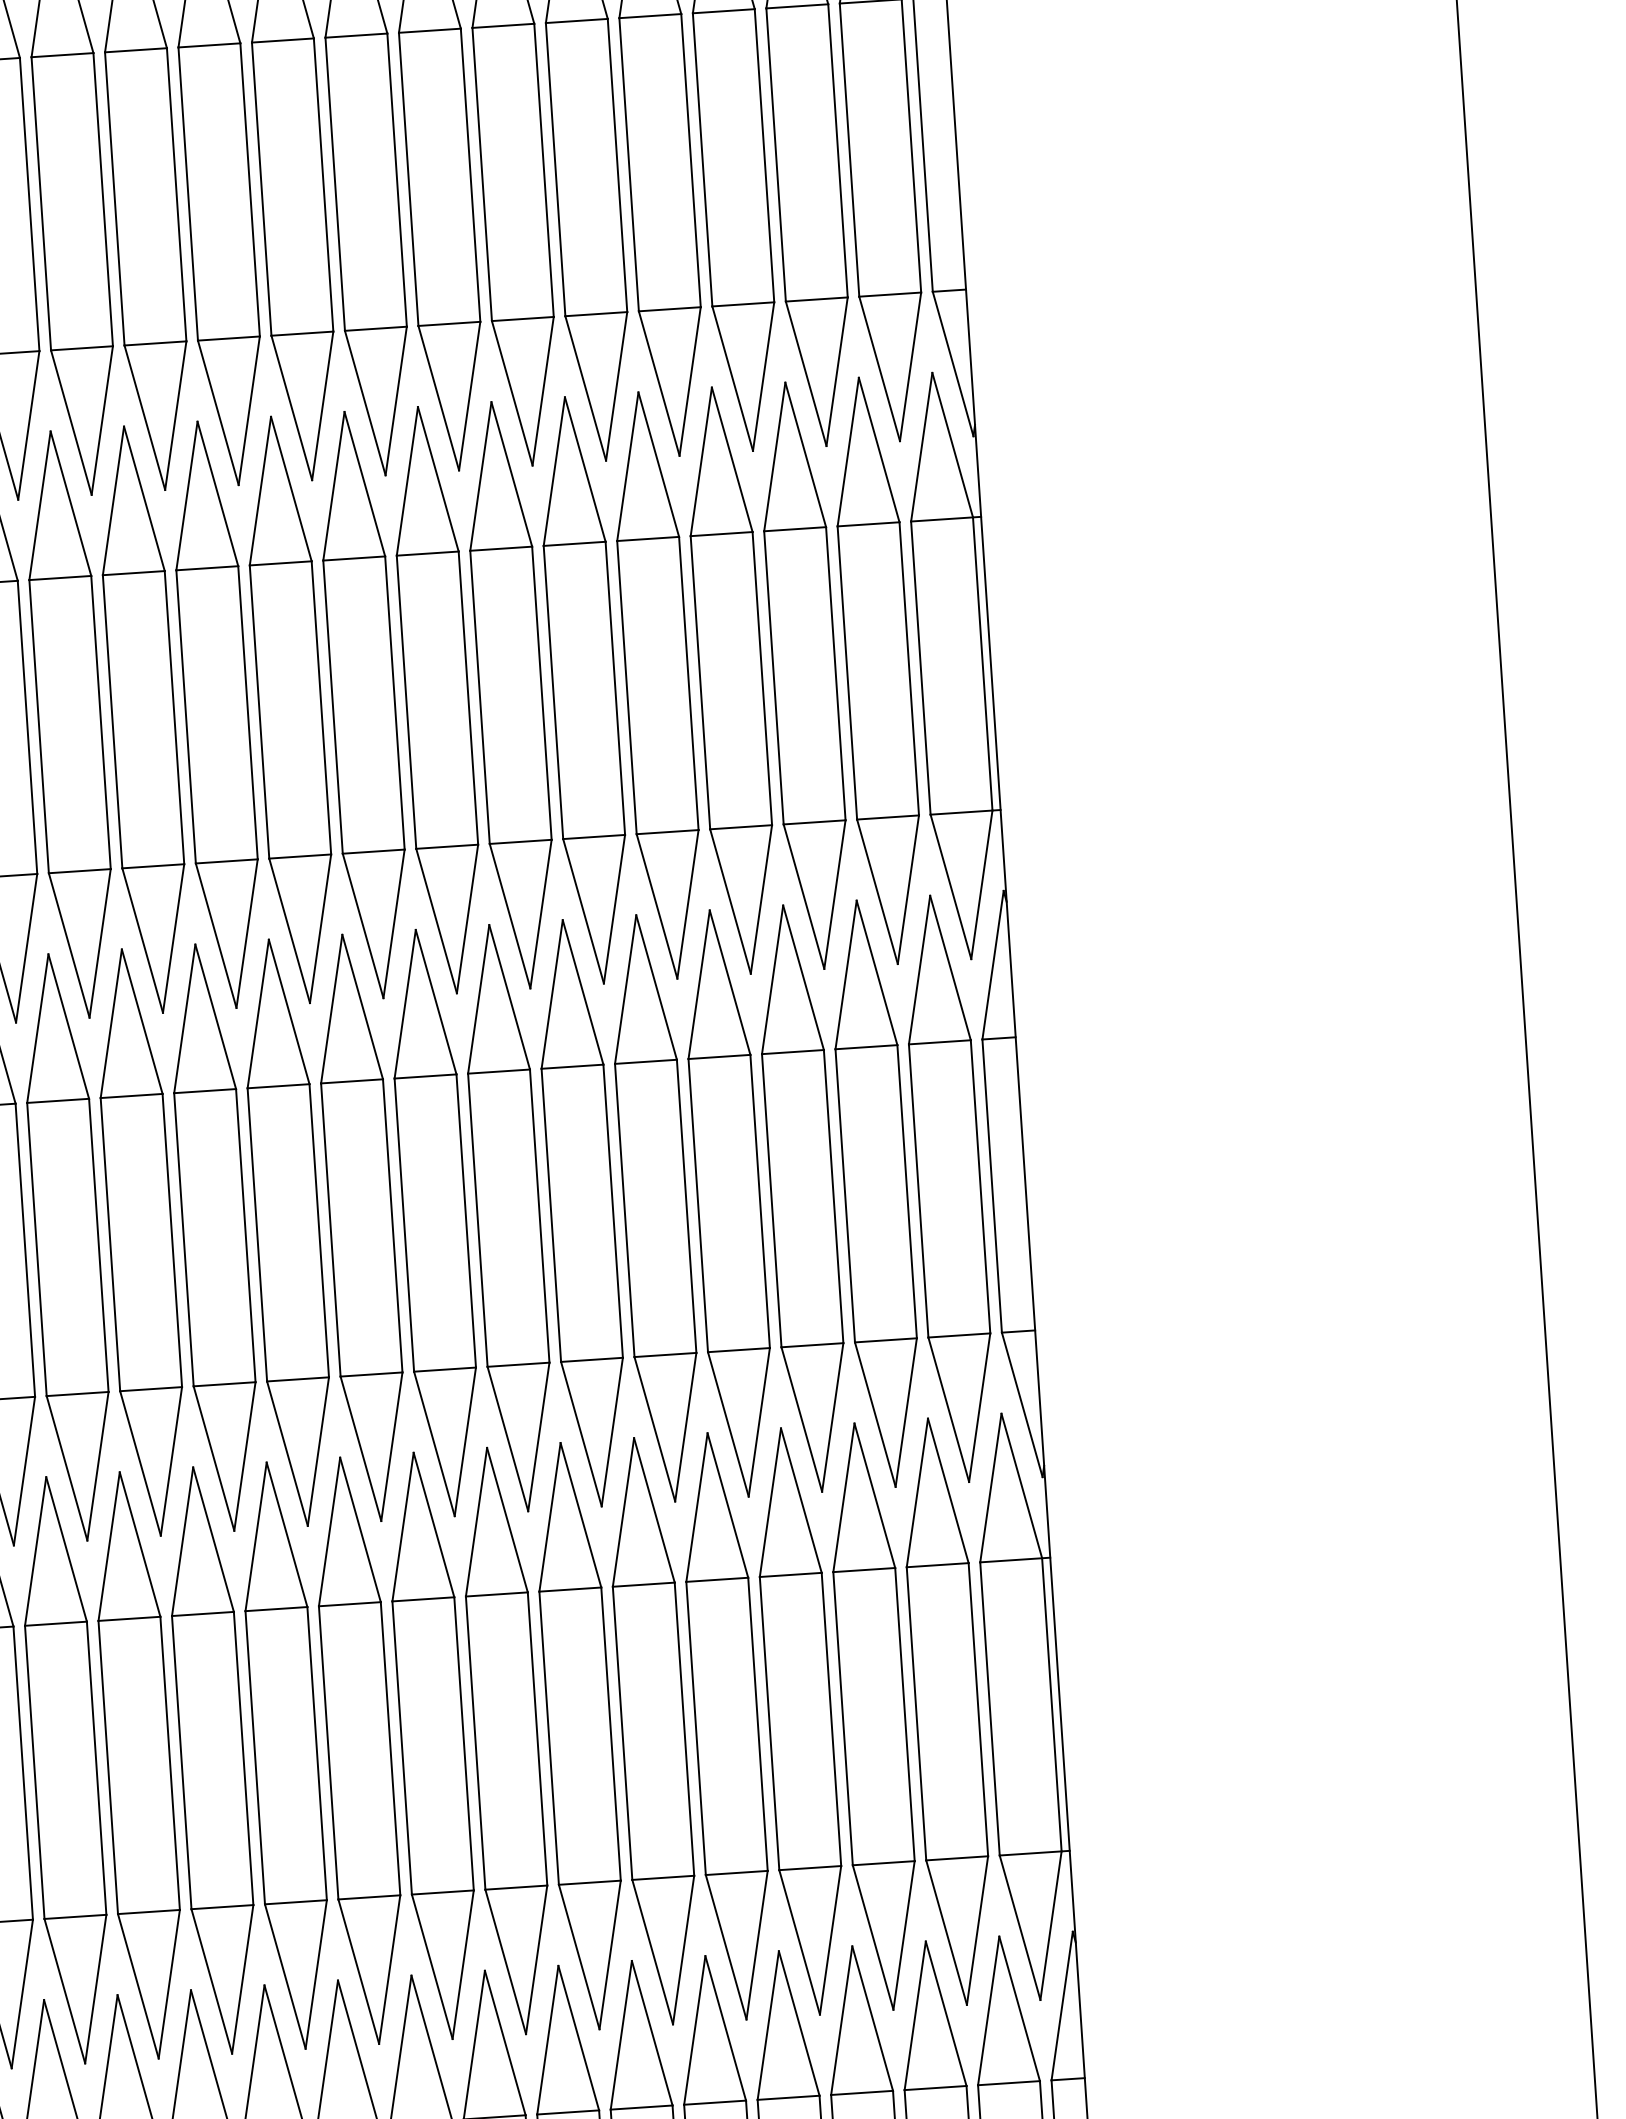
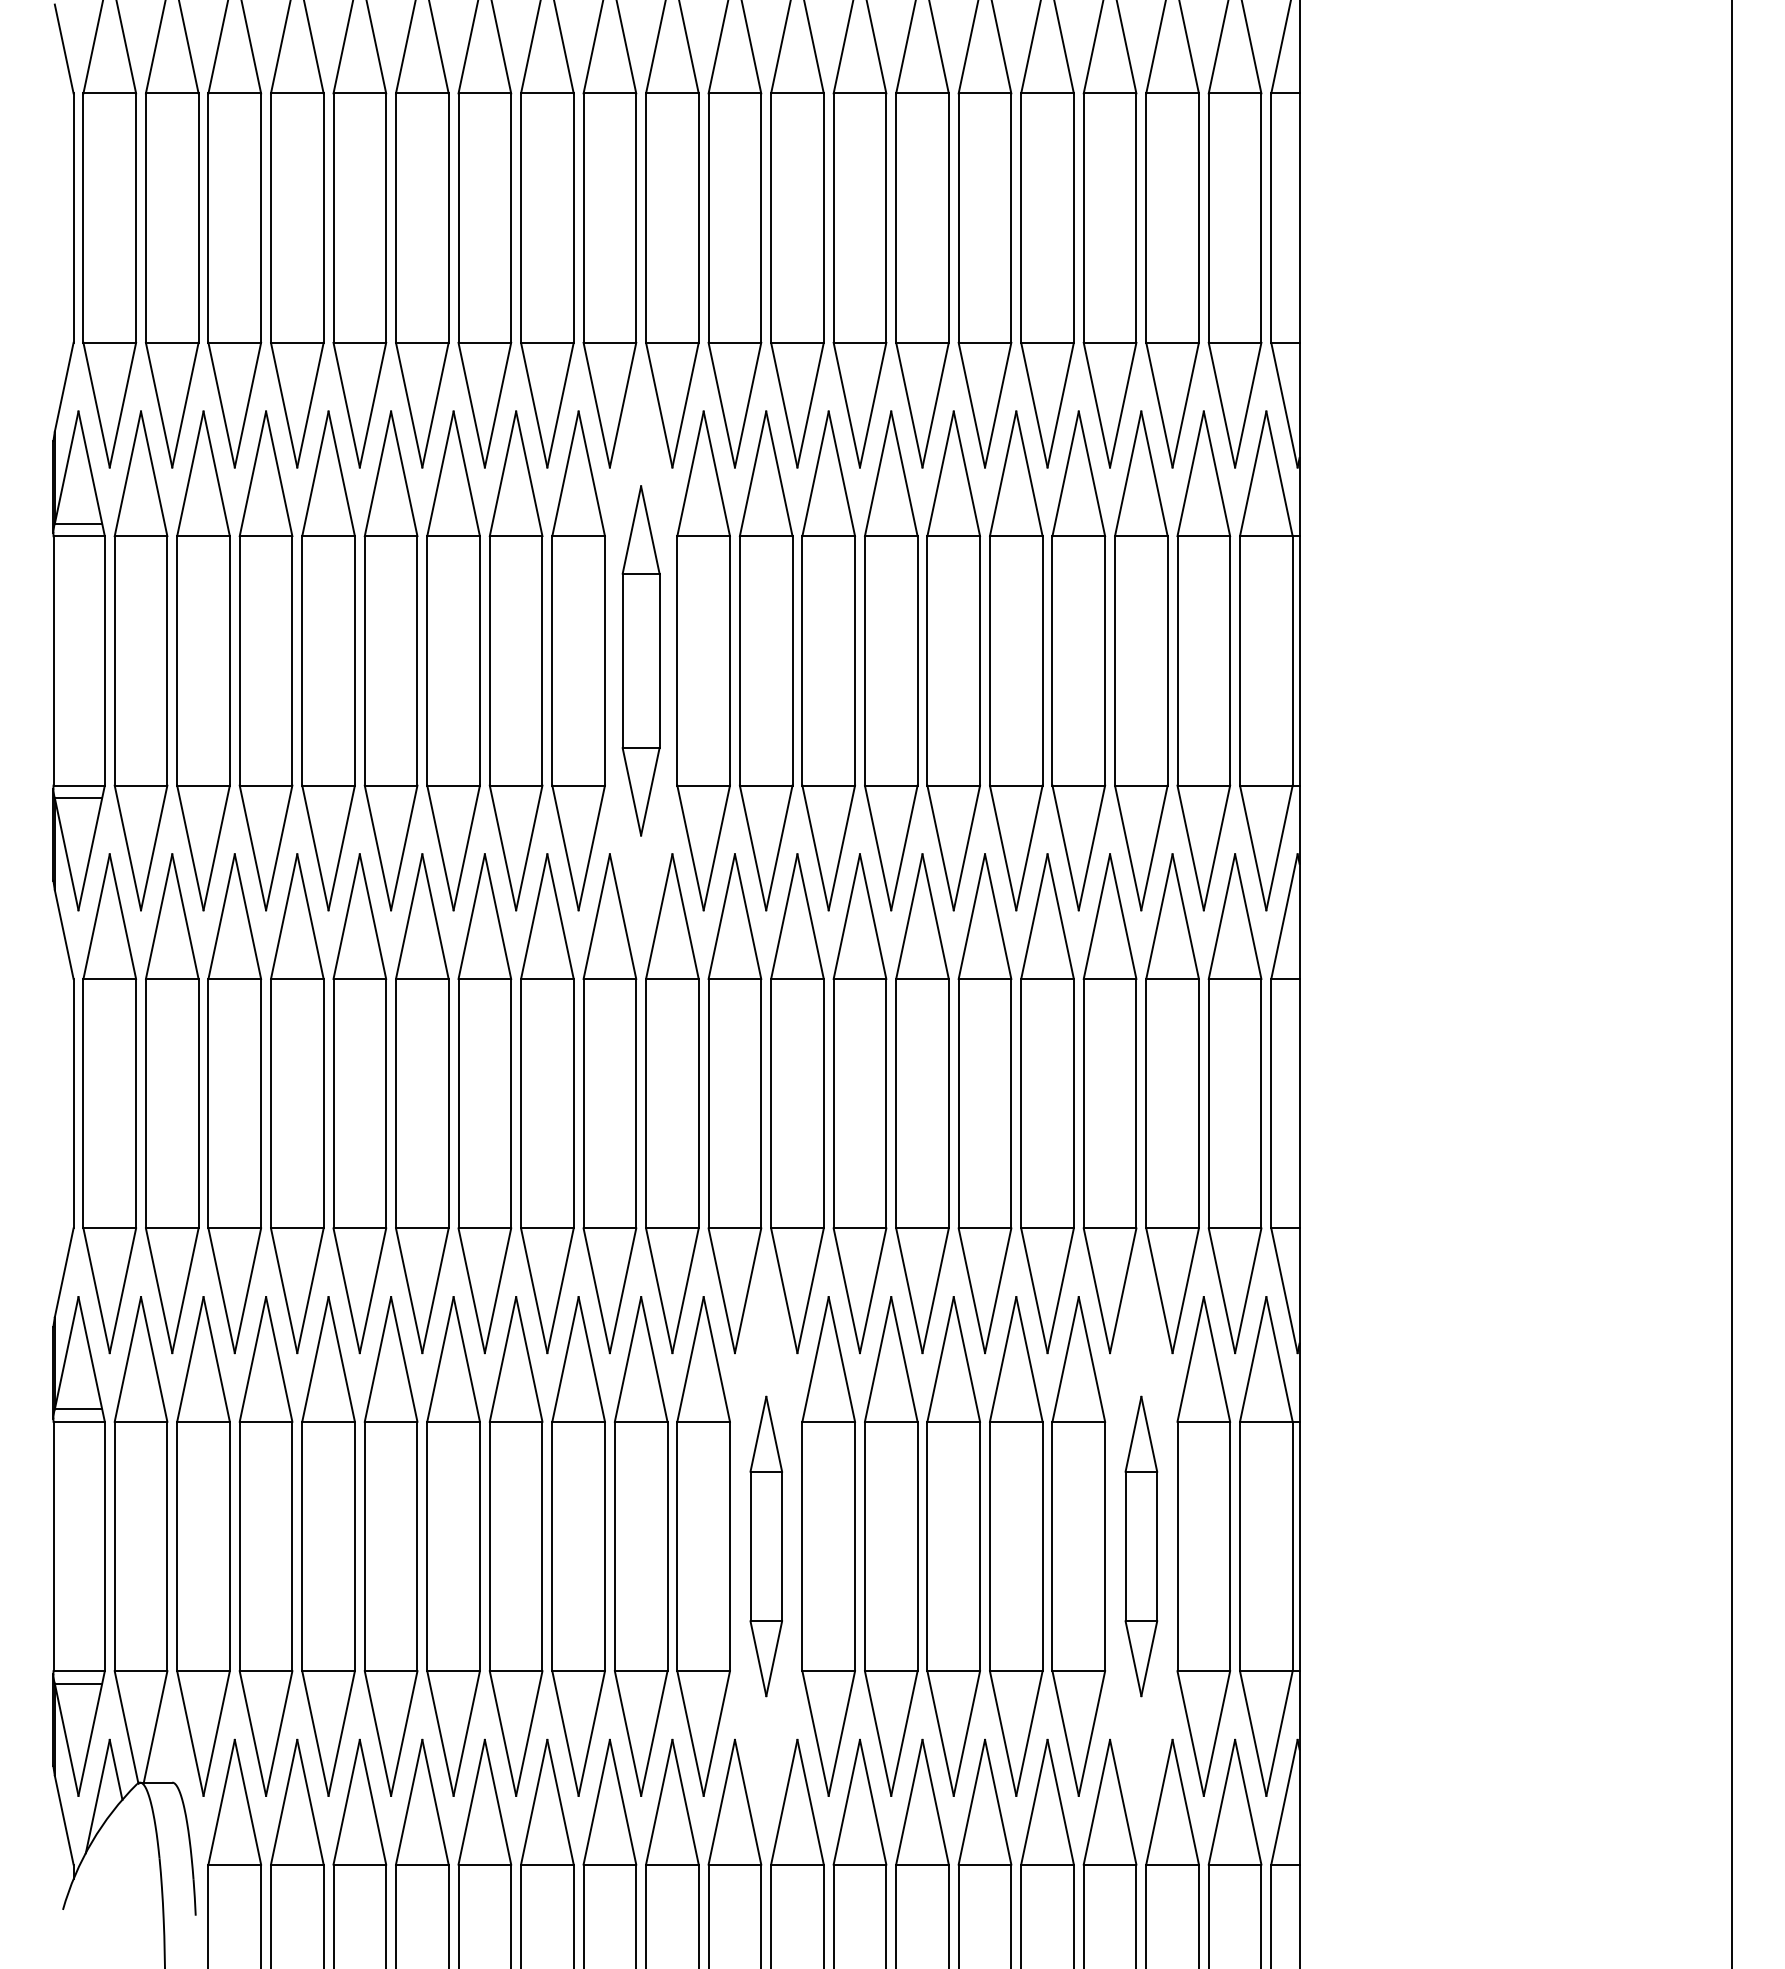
part: (216, 714) -> (640, 660), size x0.7
part: (874, 1716) -> (1141, 1546), size x0.6
part: (433, 1745) -> (766, 1546), size x0.6

